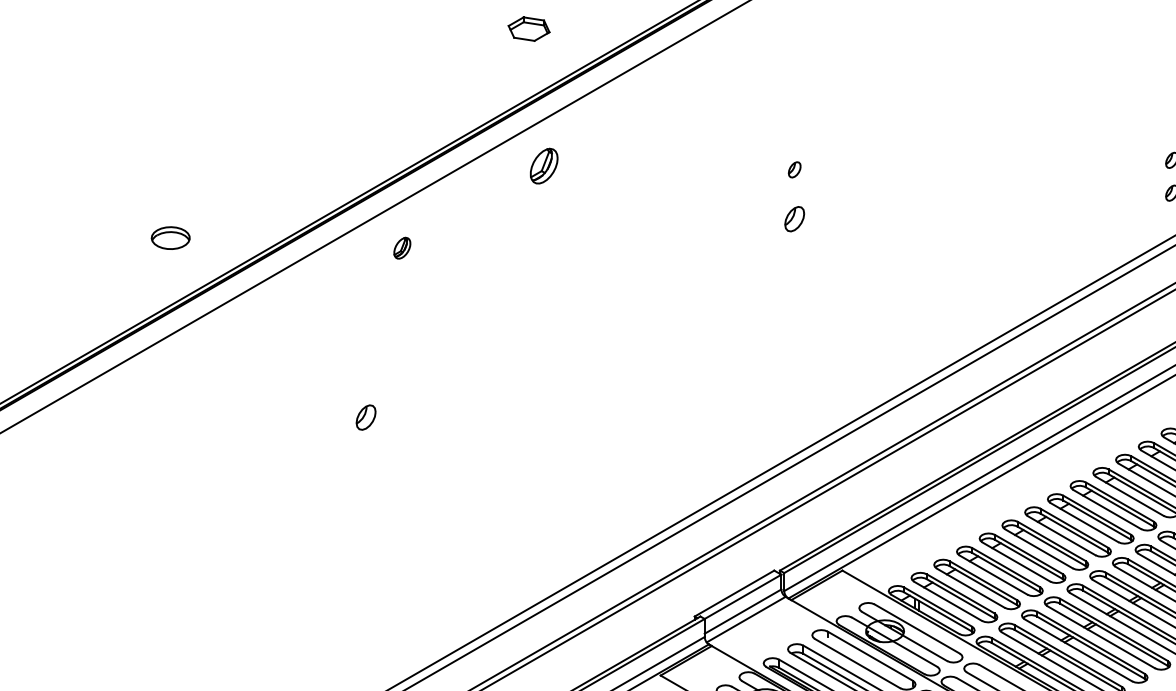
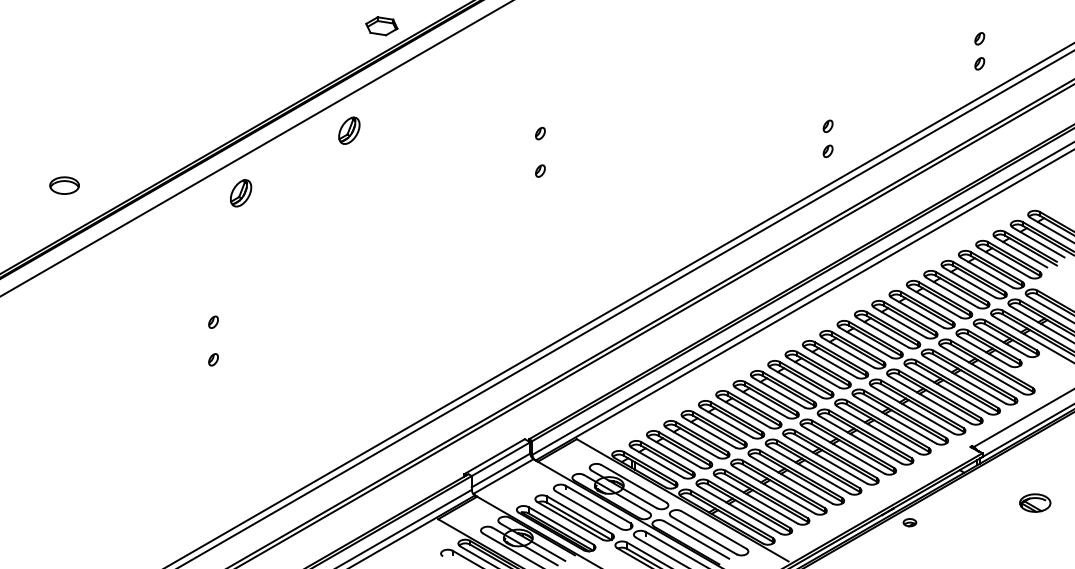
part: (528, 29) -> (381, 26), moved
part: (794, 218) -> (540, 170), size x0.62
part: (402, 248) -> (241, 193), size x1.67
part: (365, 416) -> (213, 321), size x0.62
part: (365, 466) -> (213, 359), added

